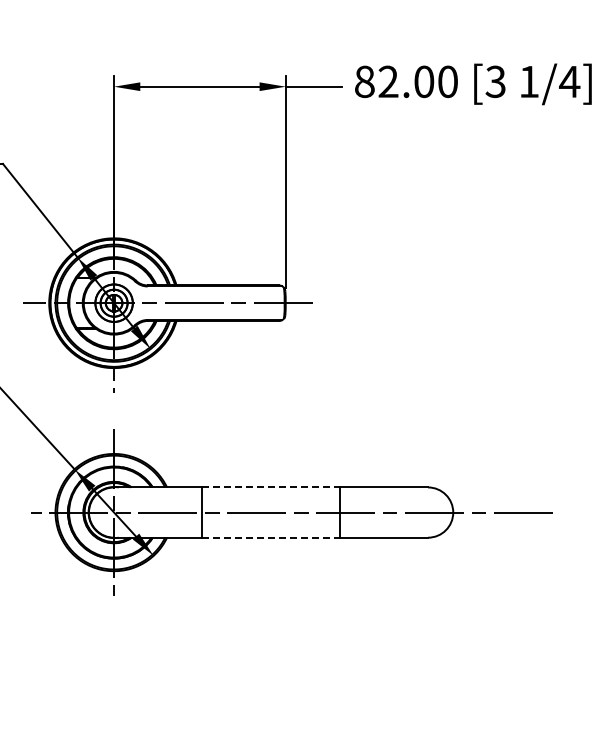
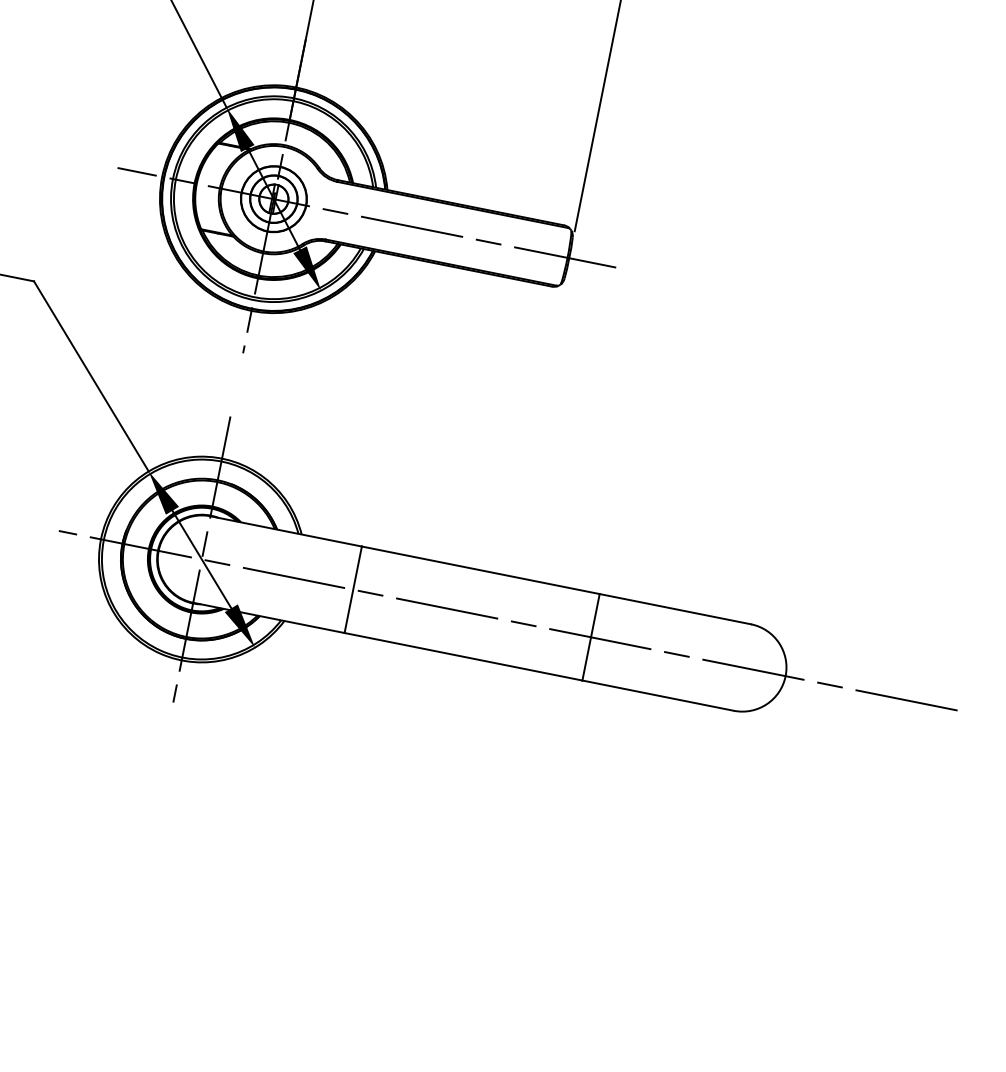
line: (271, 487) -> (481, 570), dashed -> solid
line: (271, 537) -> (464, 656), dashed -> solid

